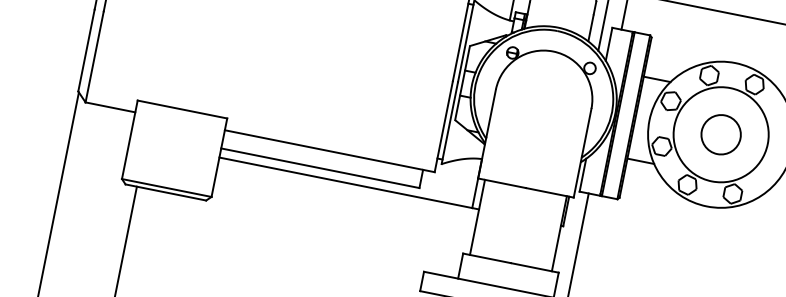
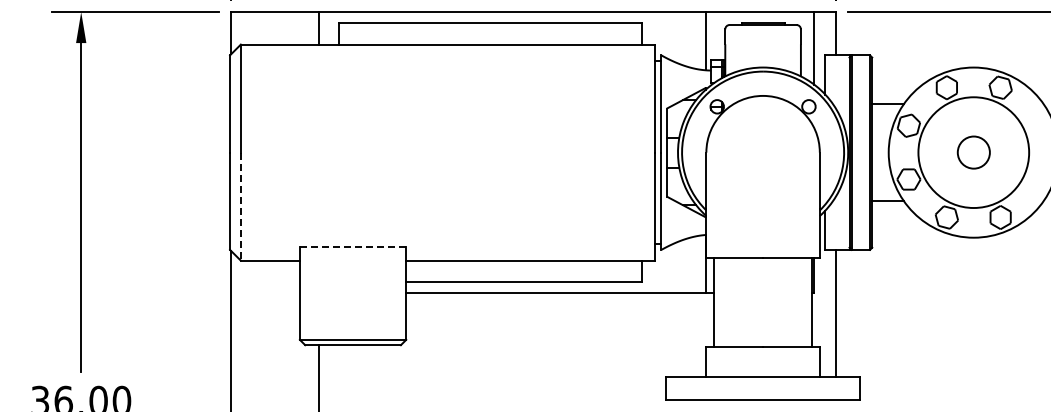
line: (94, 57) -> (240, 207), solid -> dashed
line: (182, 109) -> (353, 246), solid -> dashed
circle: (720, 134) -> (973, 152), size x0.7

